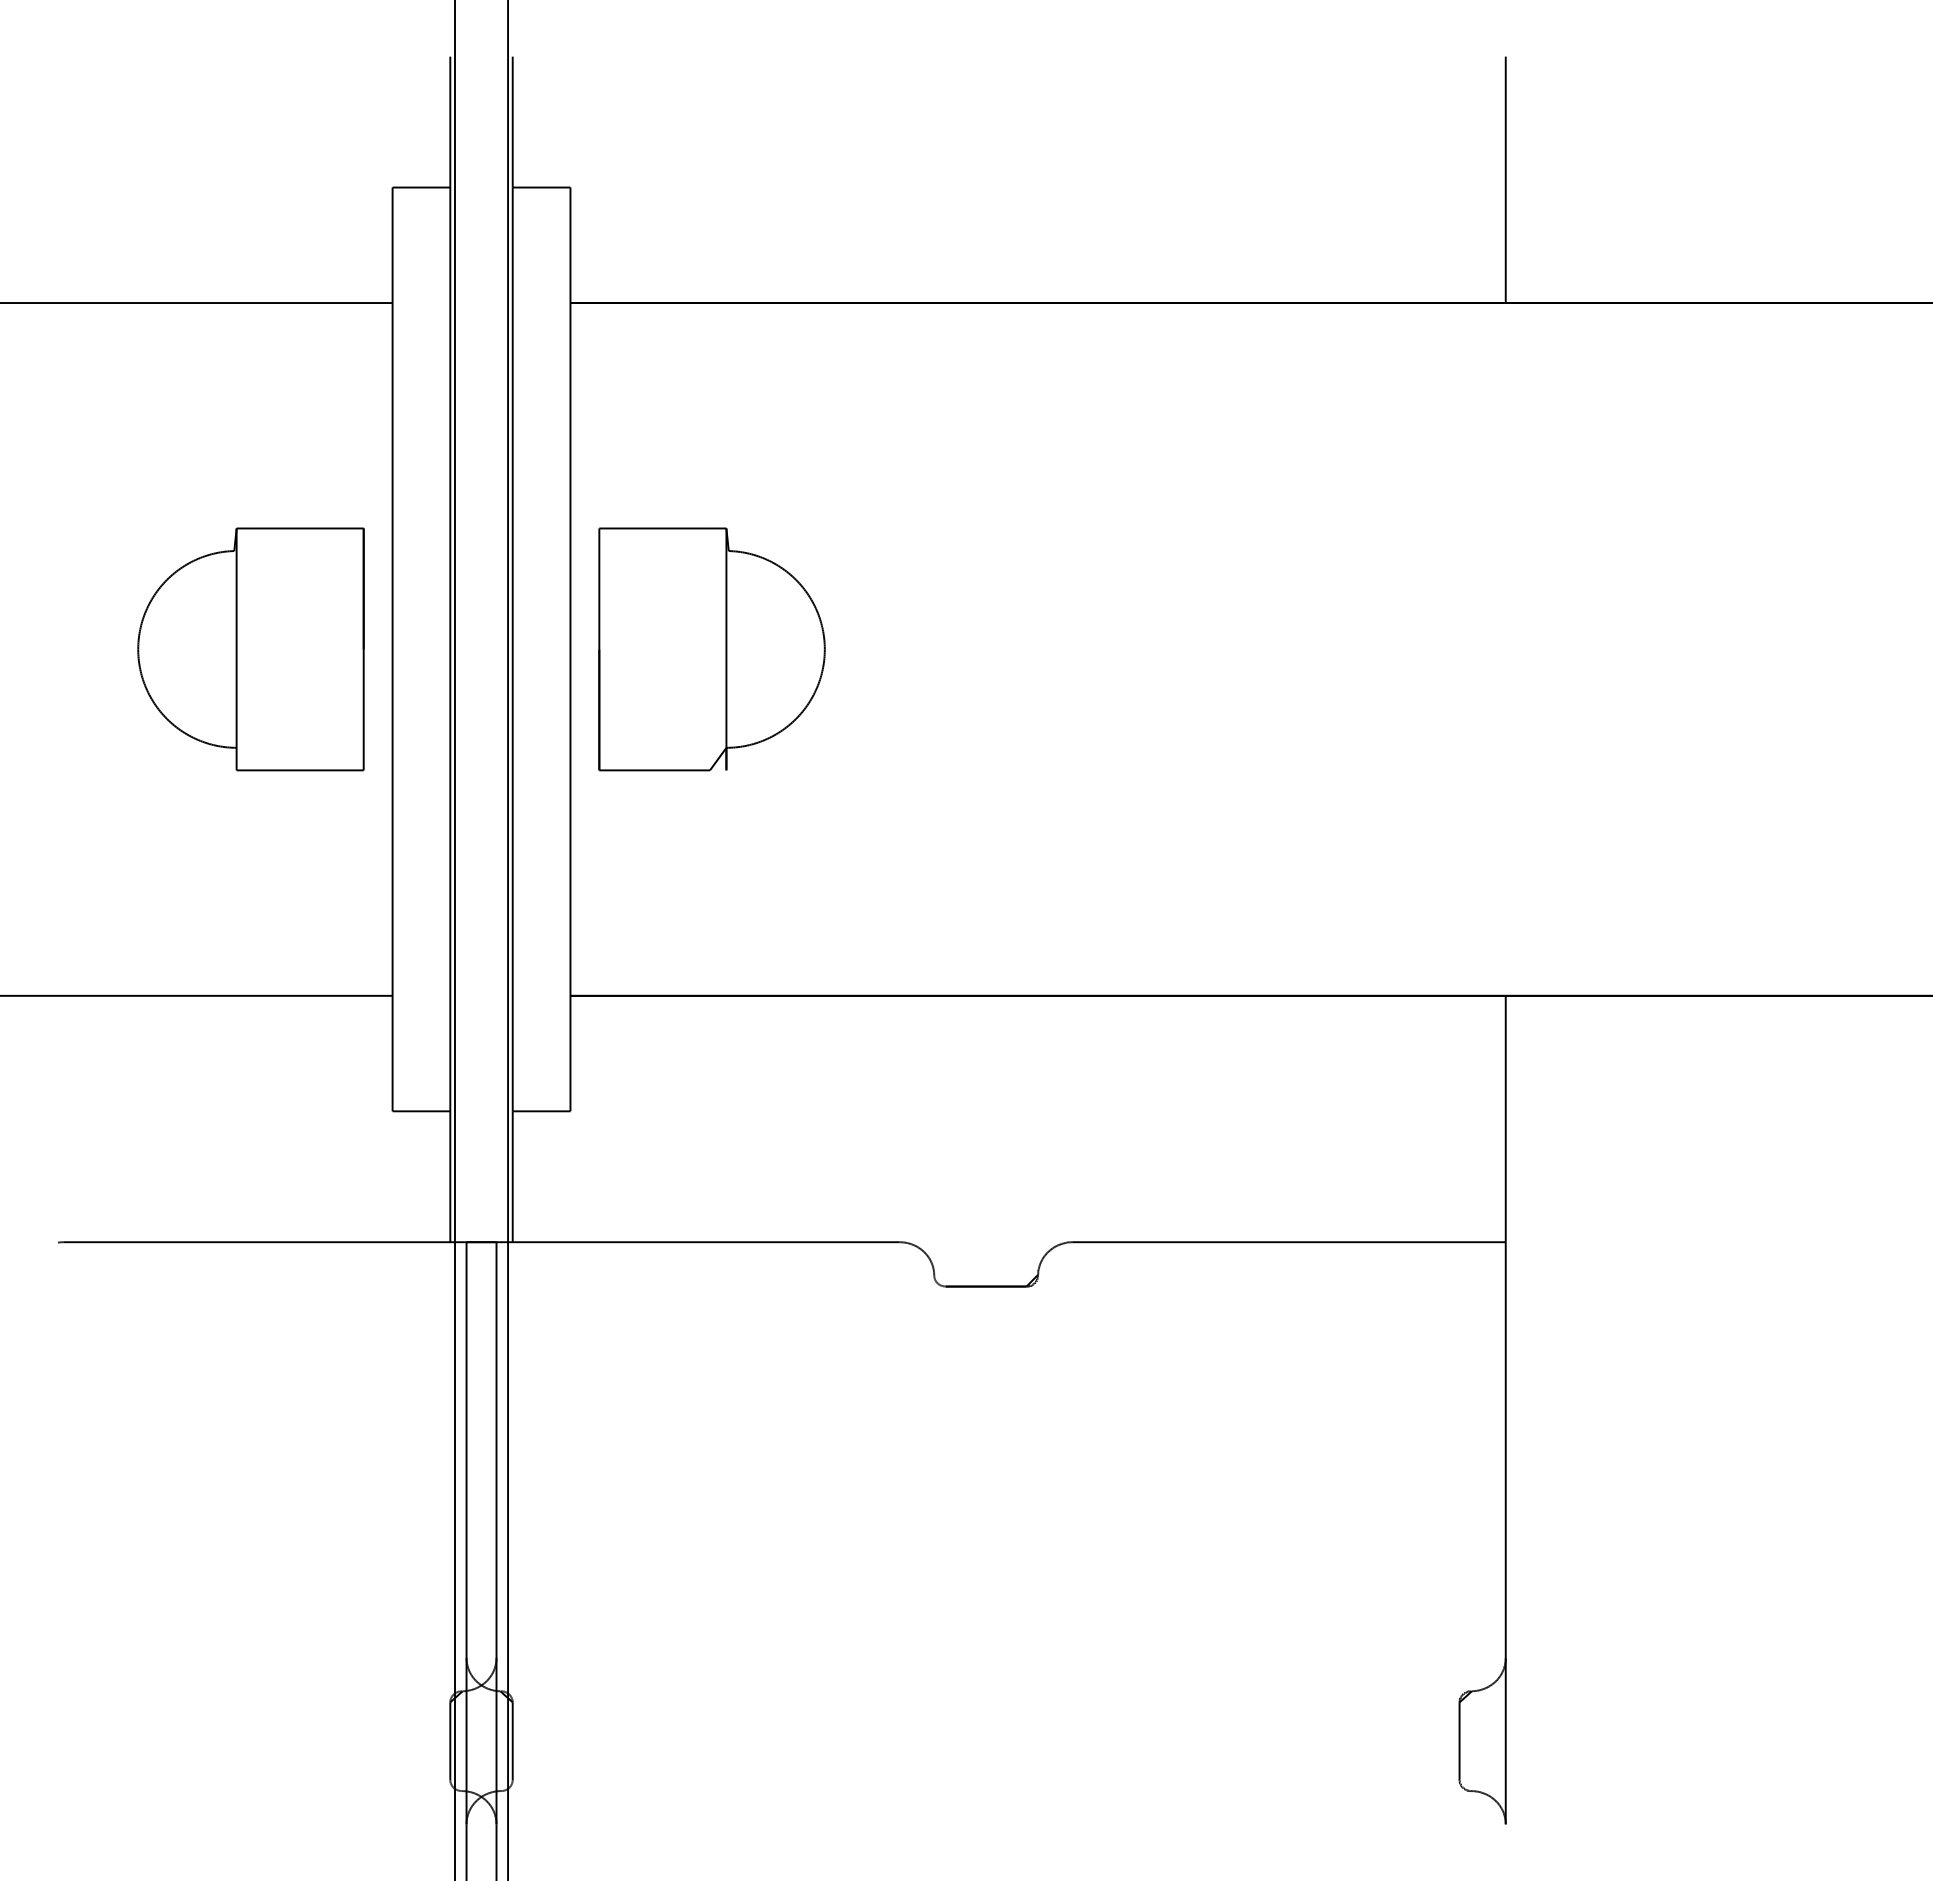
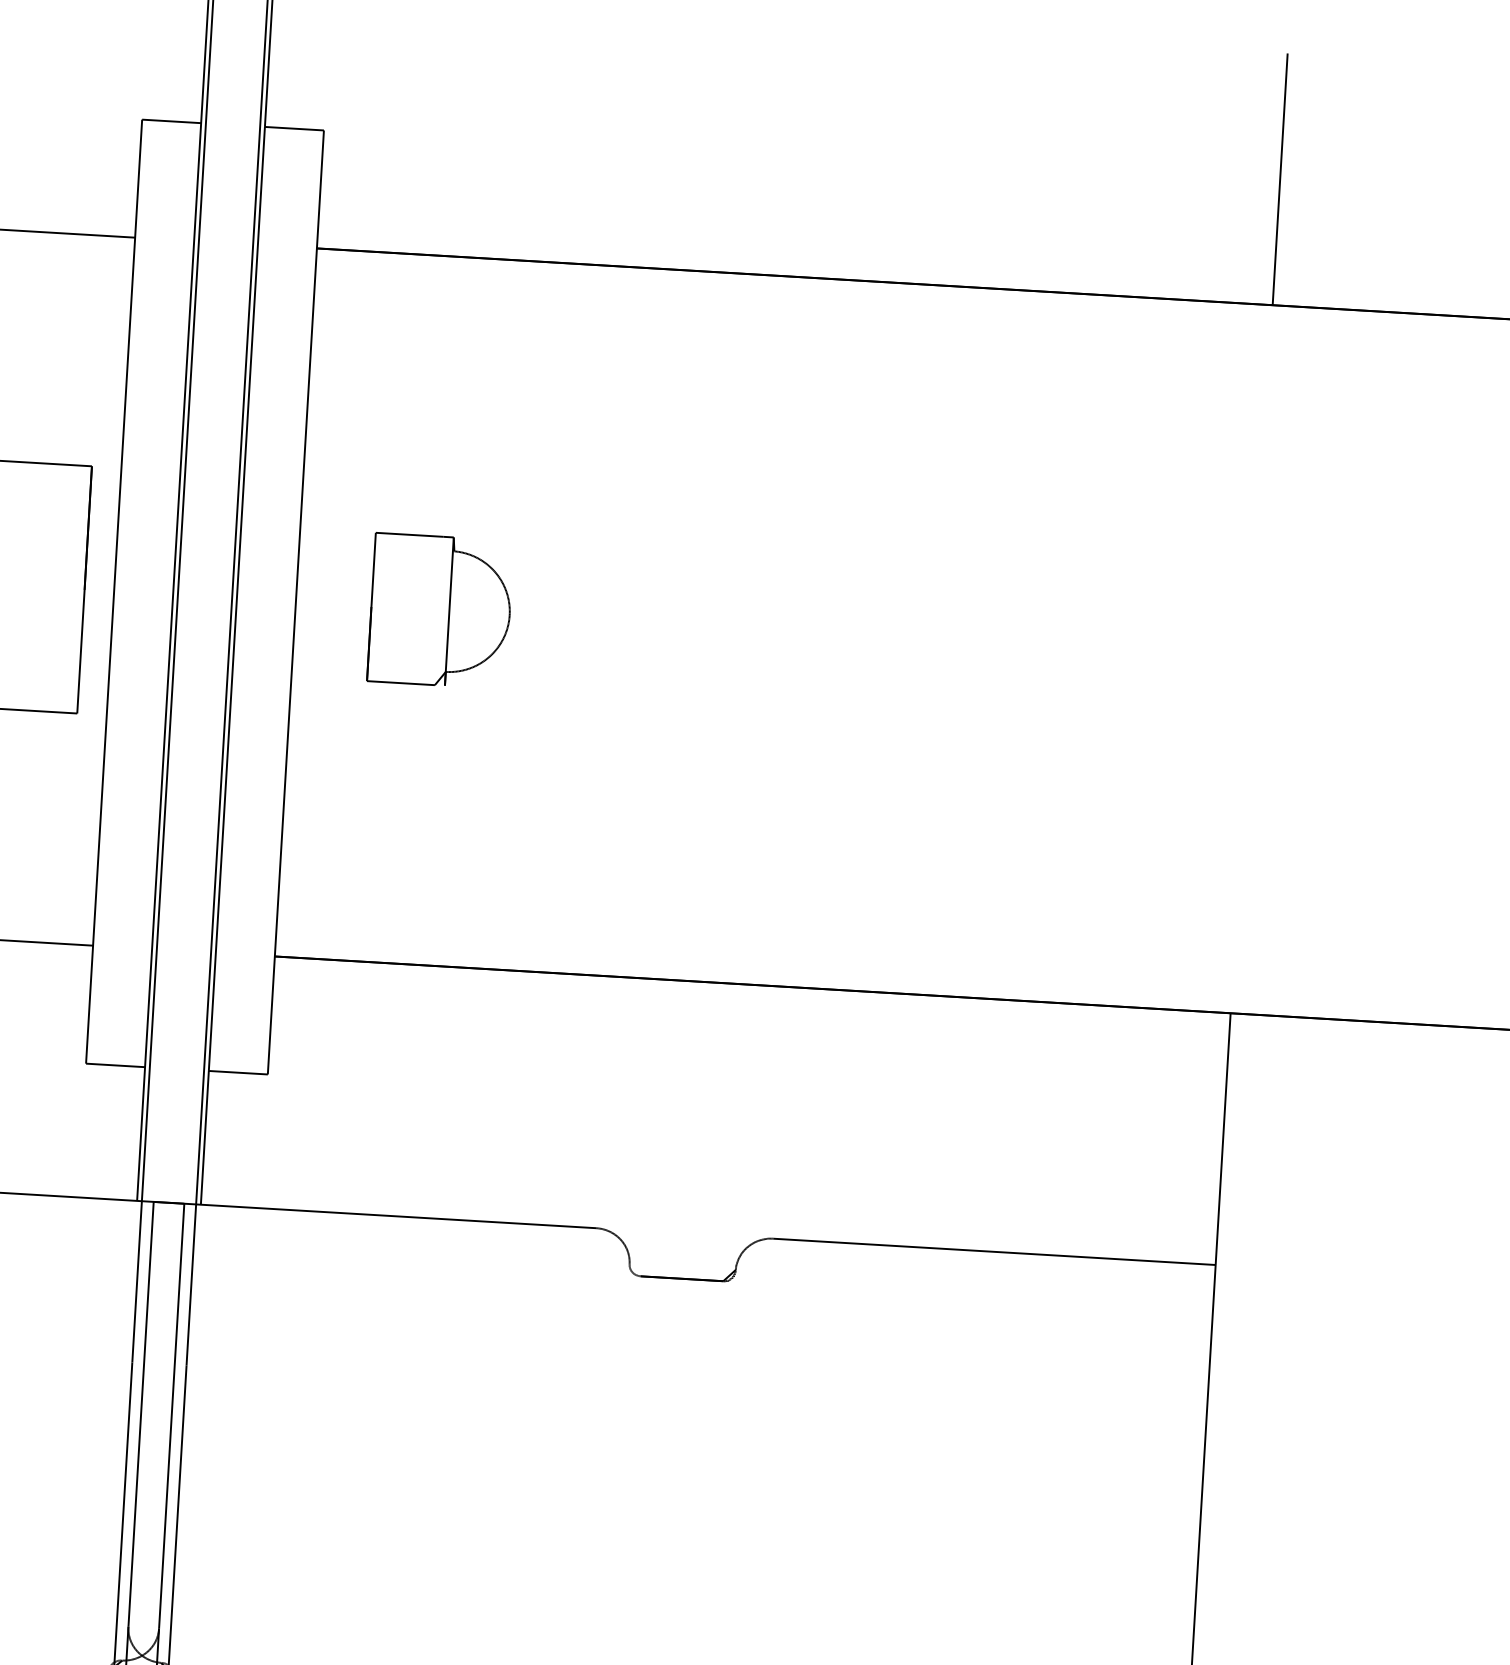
part: (711, 649) -> (440, 611), size x0.6

